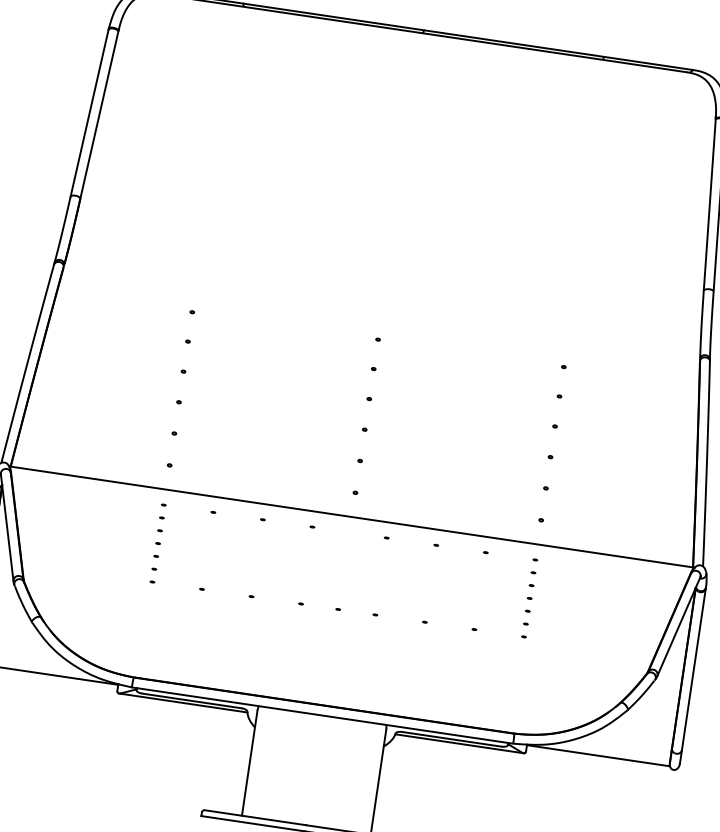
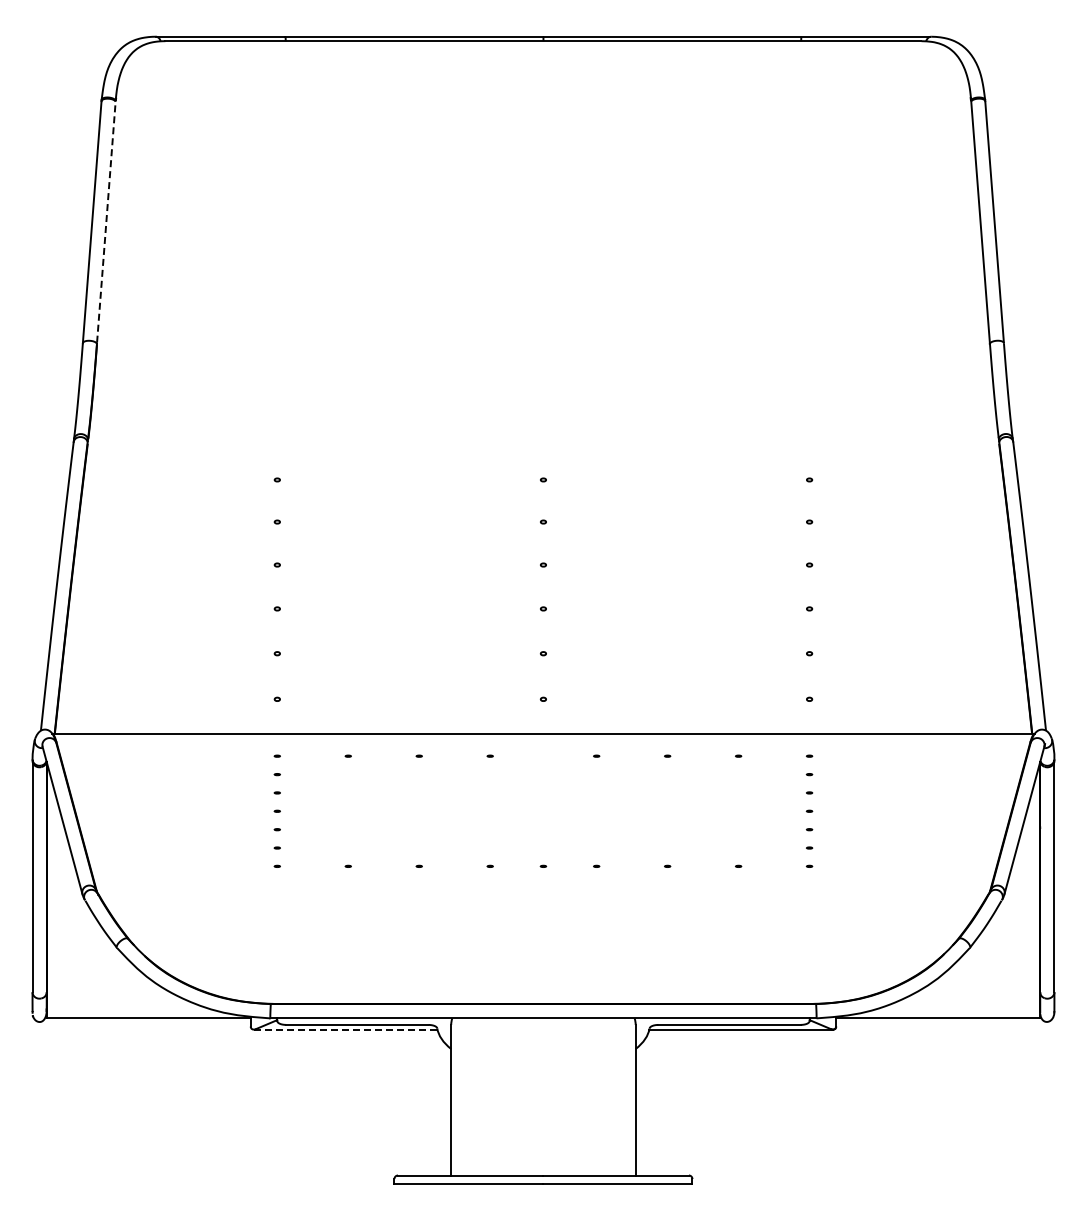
line: (99, 114) -> (106, 221), solid -> dashed
line: (183, 702) -> (345, 1029), solid -> dashed

